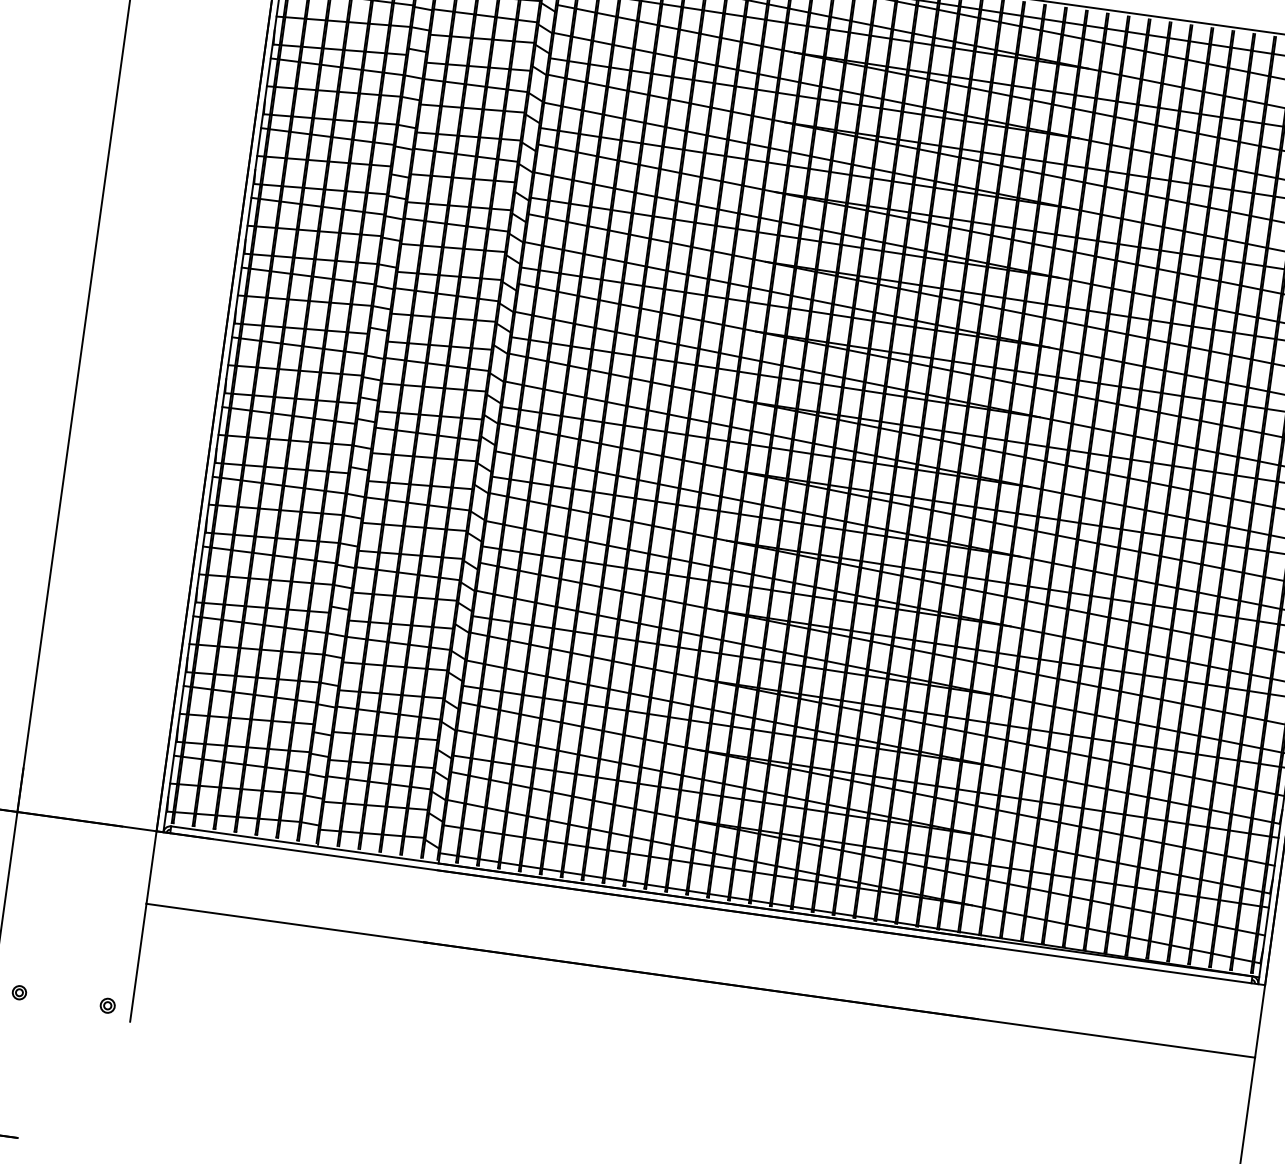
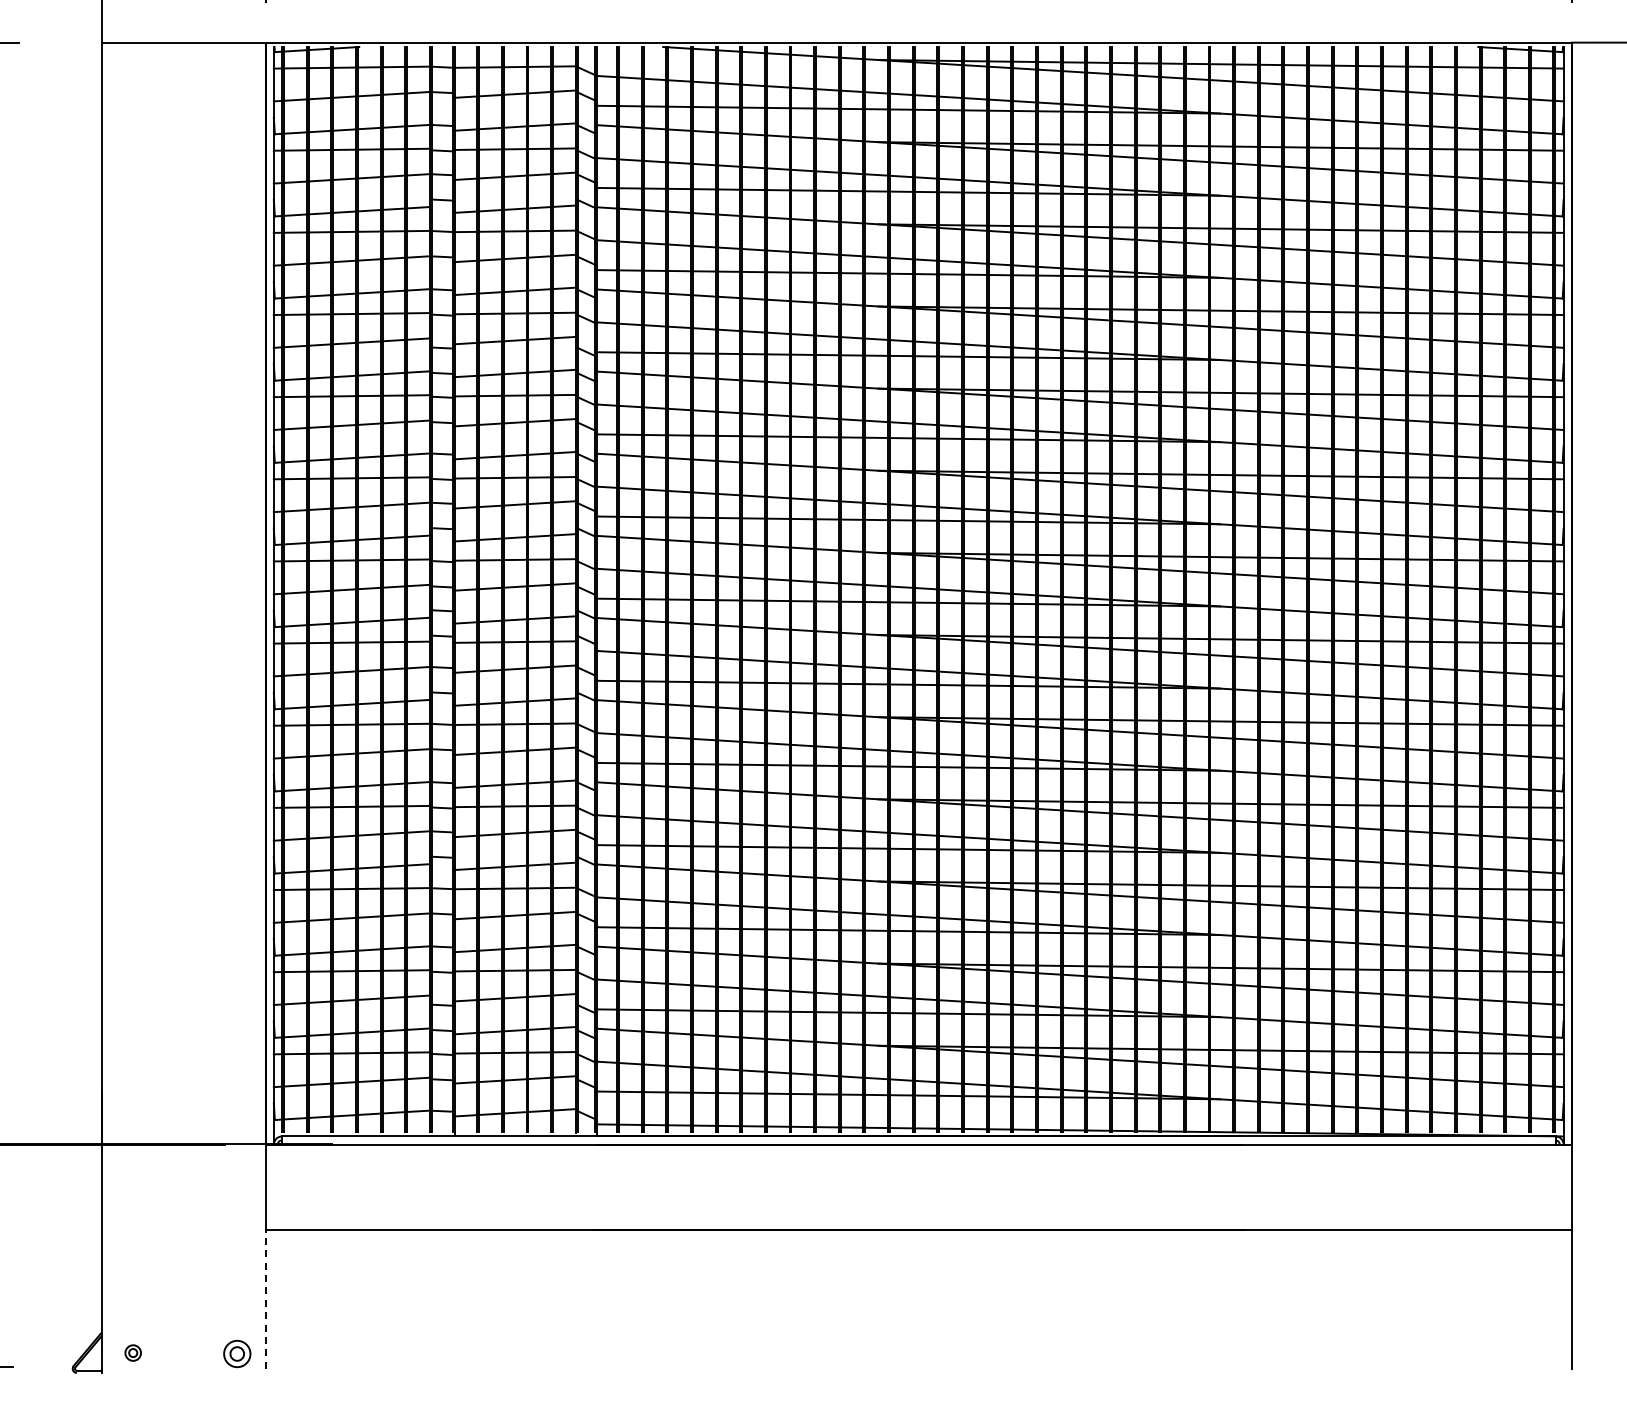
line: (138, 962) -> (265, 1298), solid -> dashed
part: (107, 1005) -> (237, 1353), size x1.6

